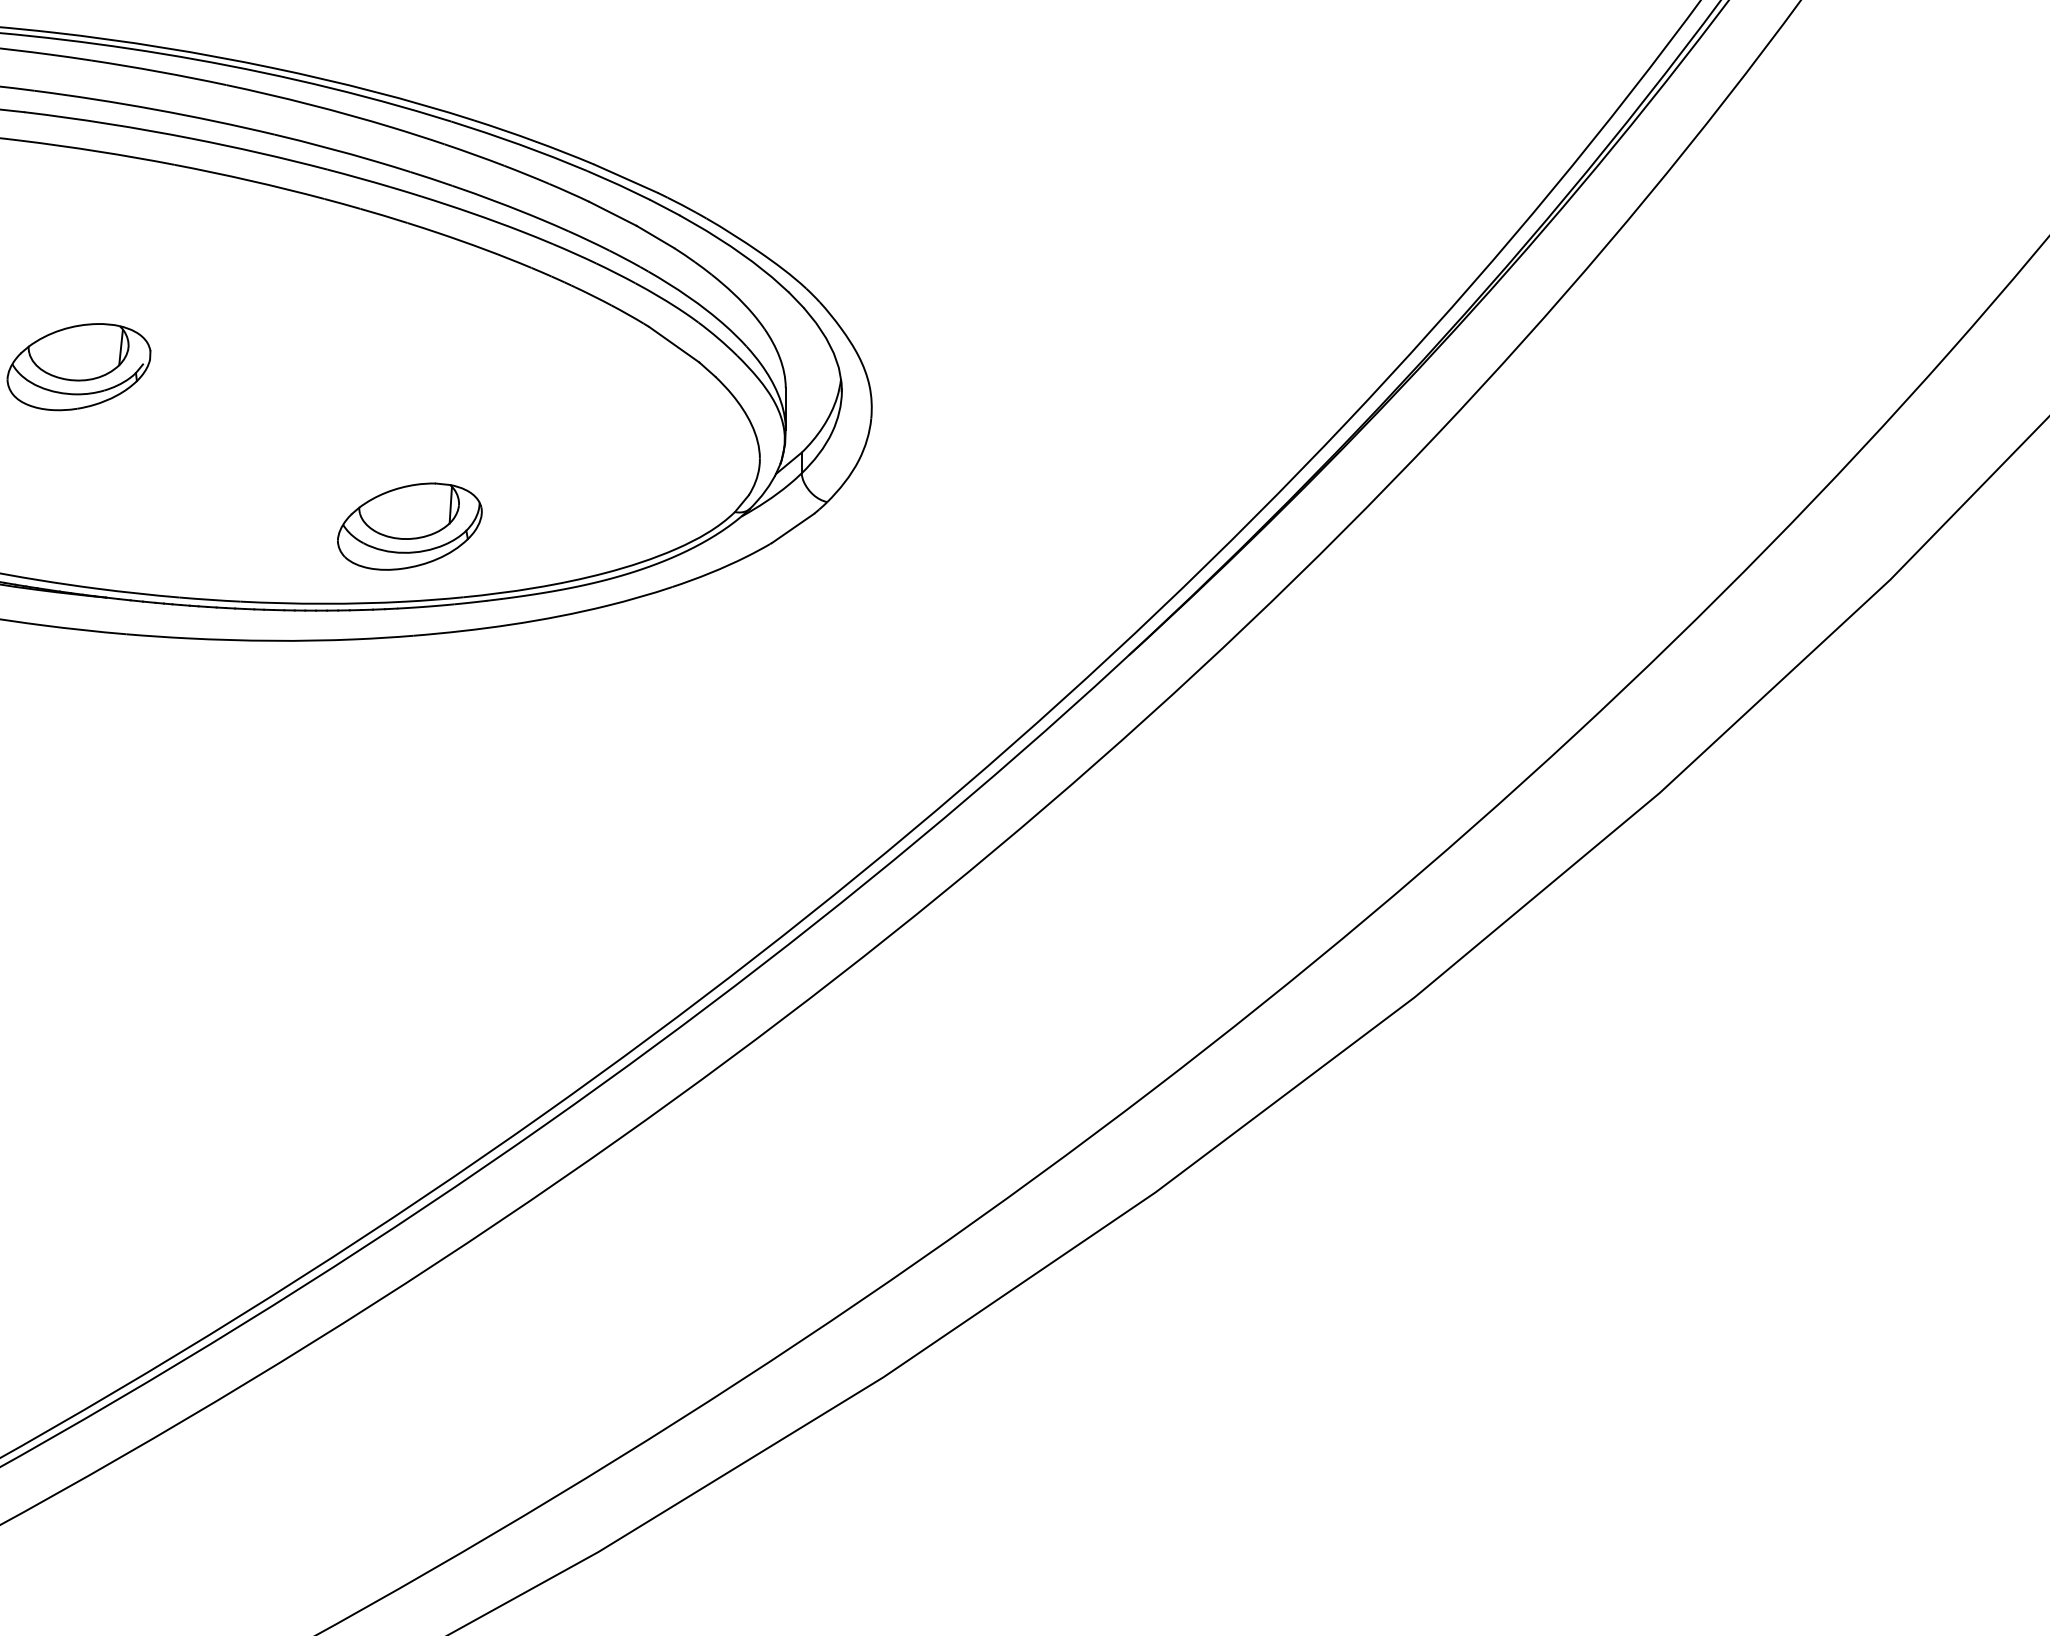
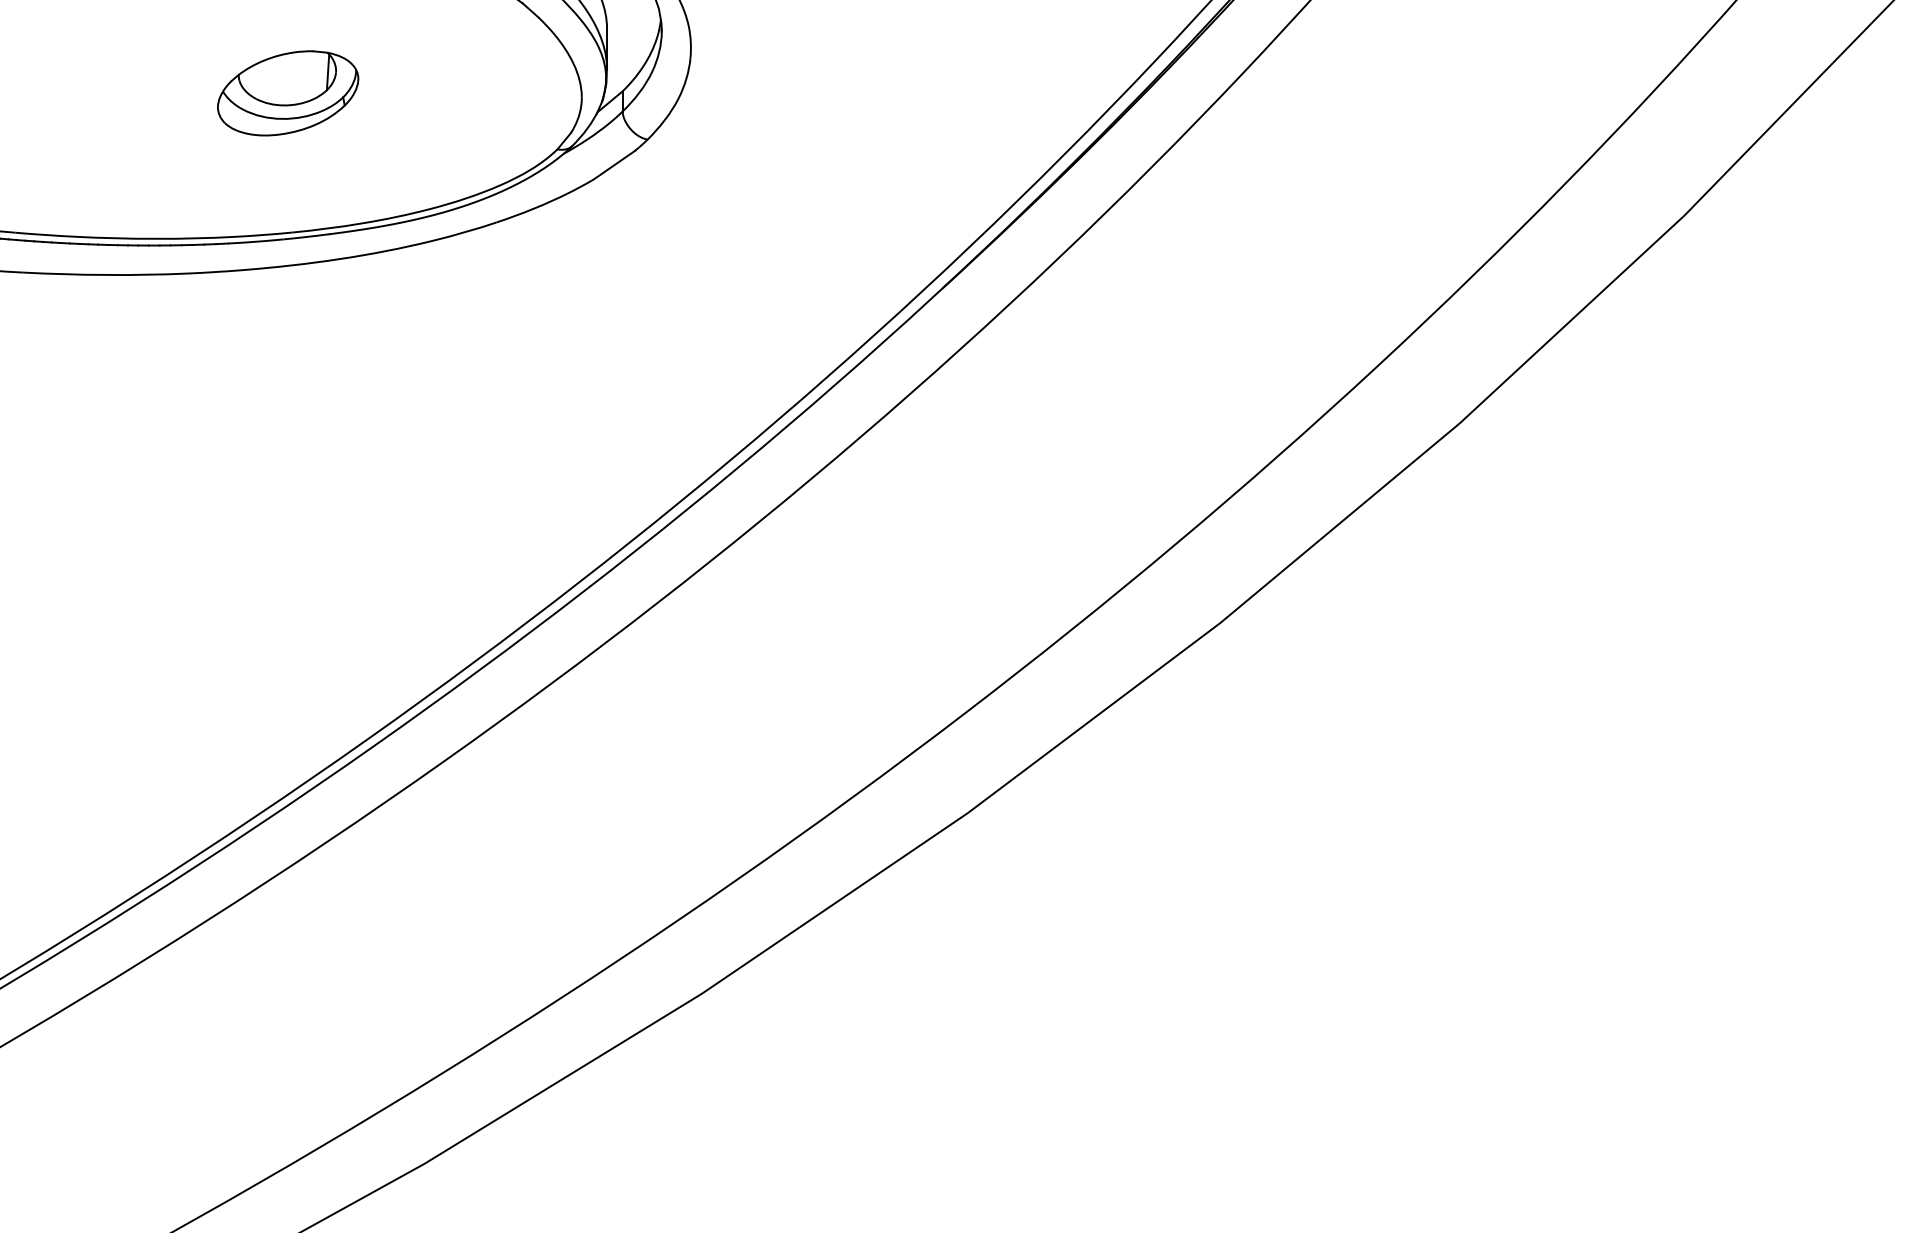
part: (409, 526) -> (287, 93), moved

